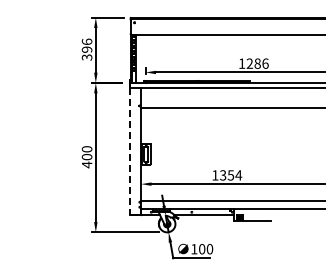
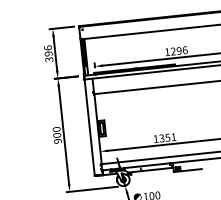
text: (257, 63) -> (179, 50), 1286 -> 1296
line: (130, 151) -> (89, 127), dashed -> solid
text: (86, 164) -> (57, 141), 400 -> 900
text: (238, 175) -> (173, 137), 1354 -> 1351

